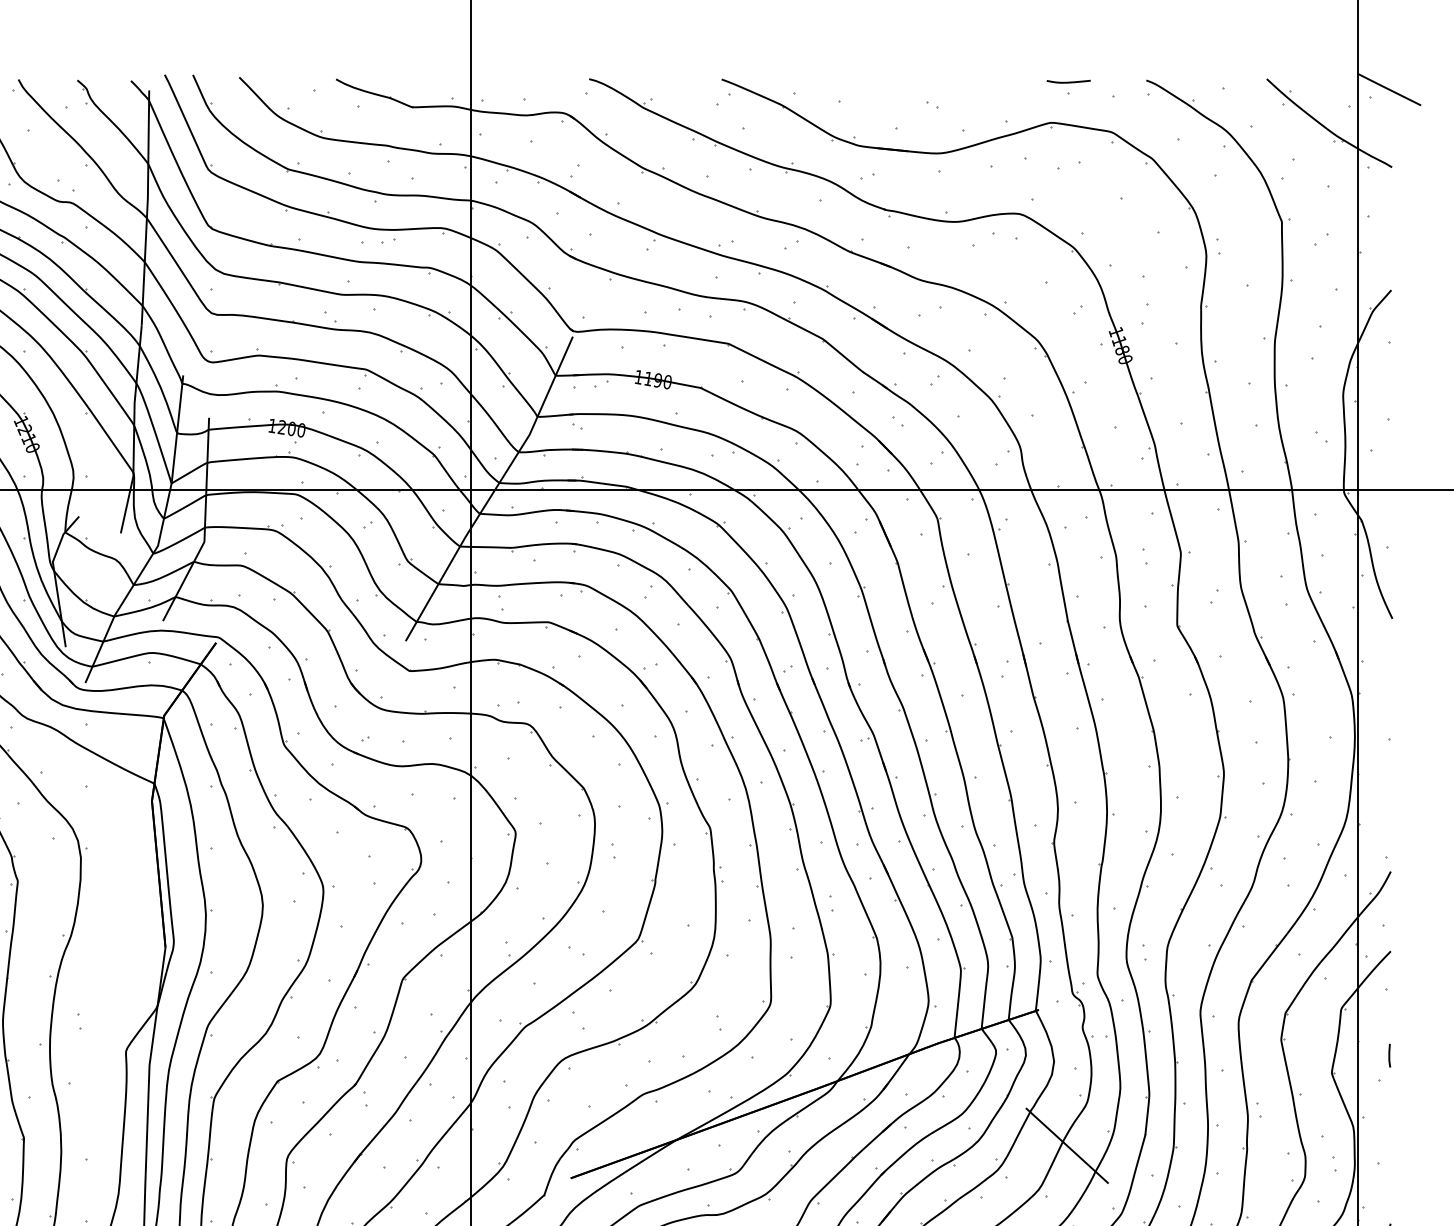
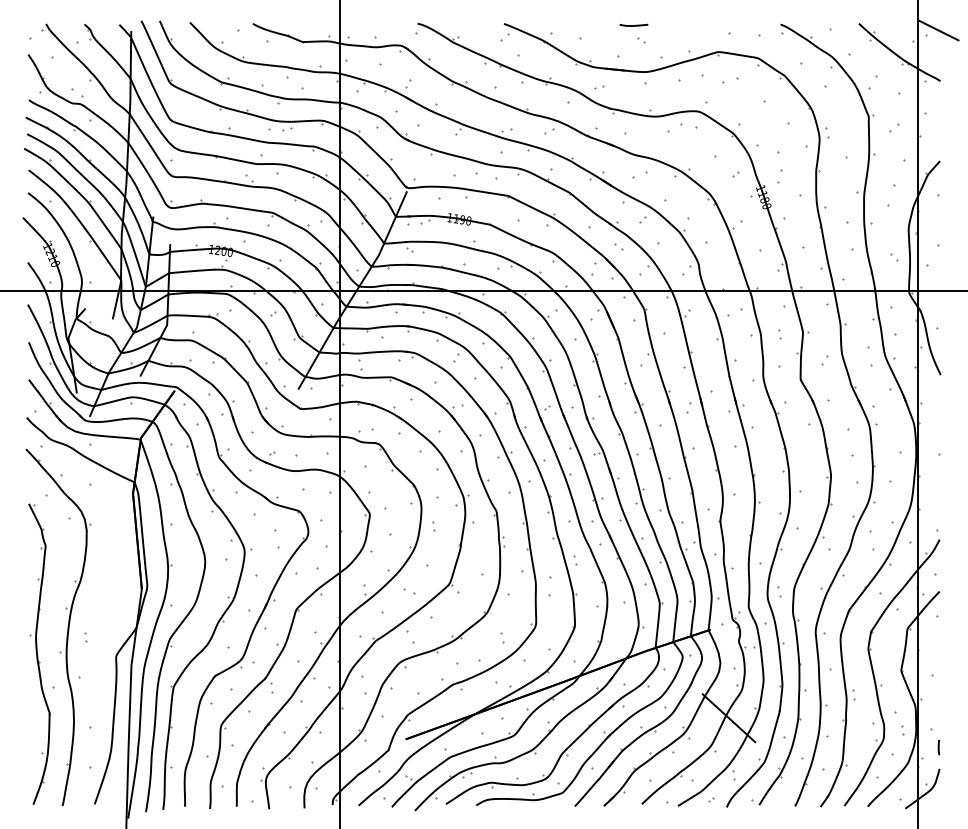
line: (1068, 81) -> (633, 25), moved
line: (1389, 1055) -> (938, 747), moved

